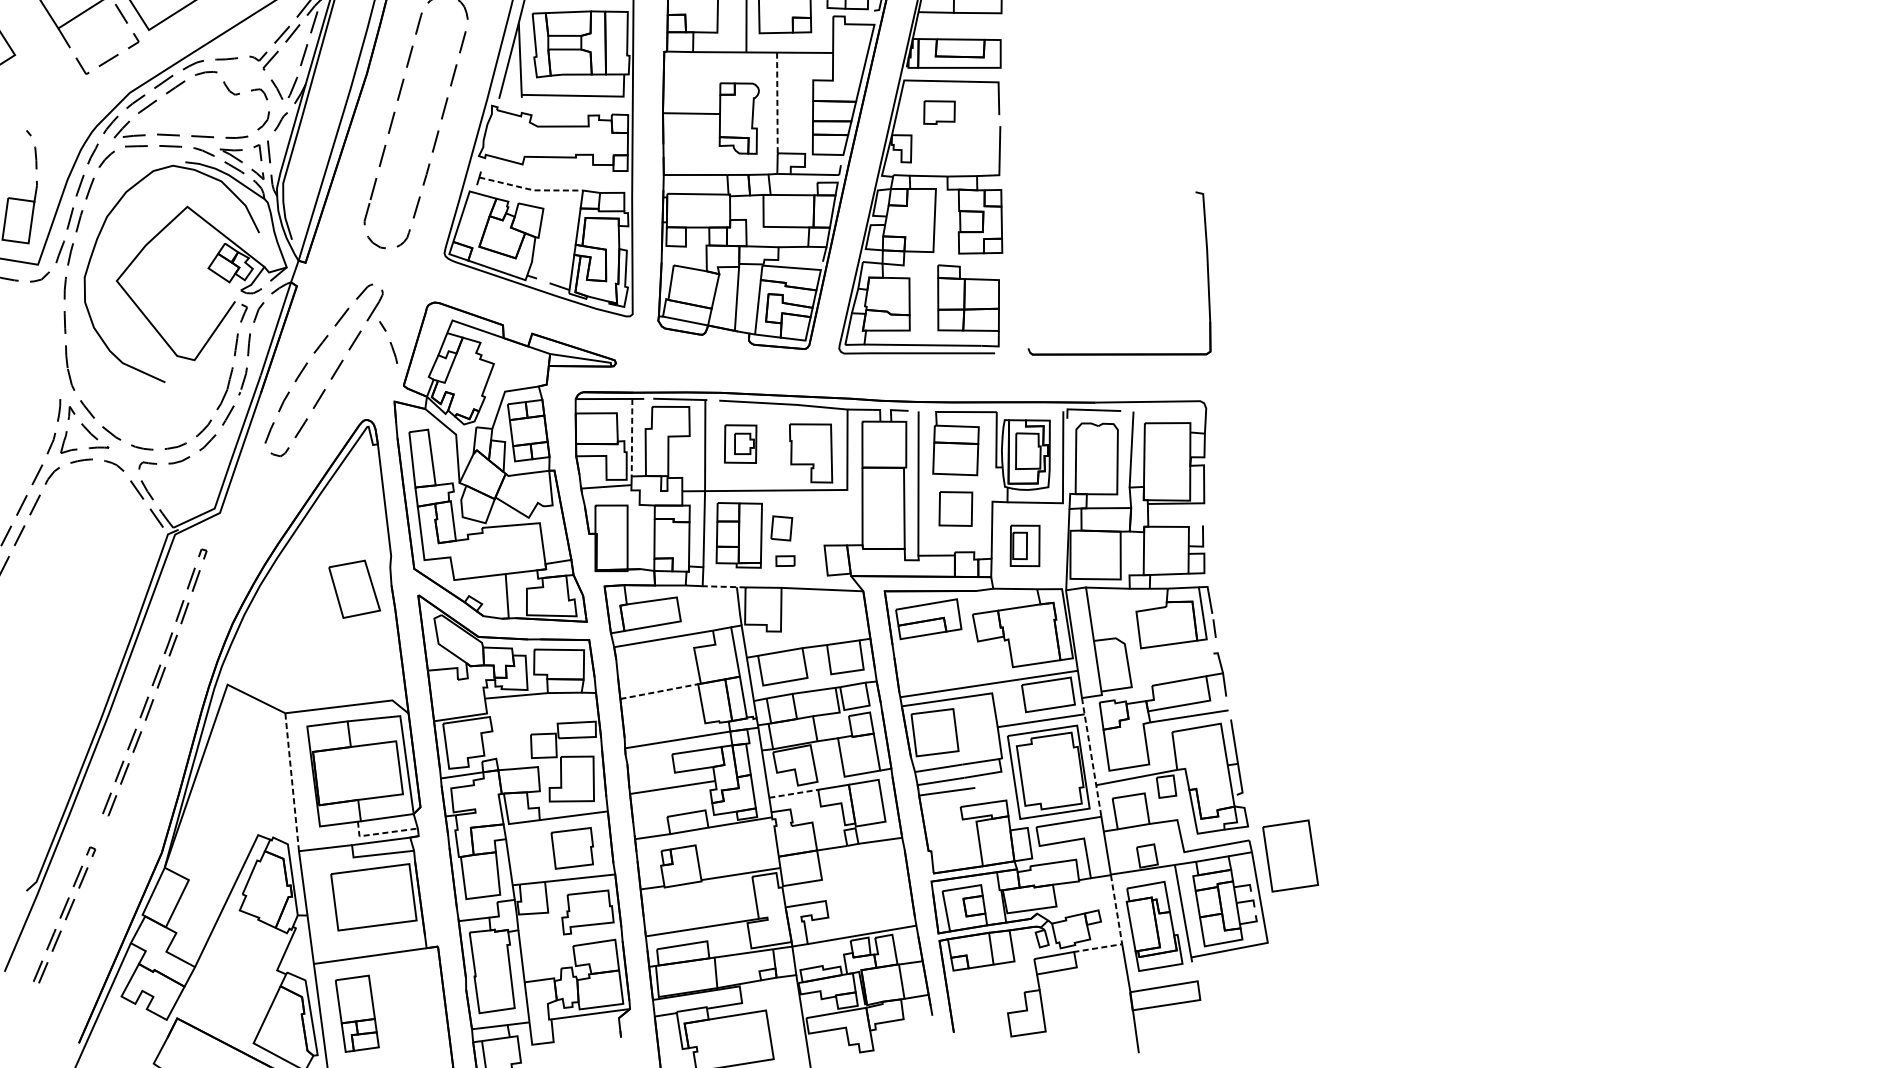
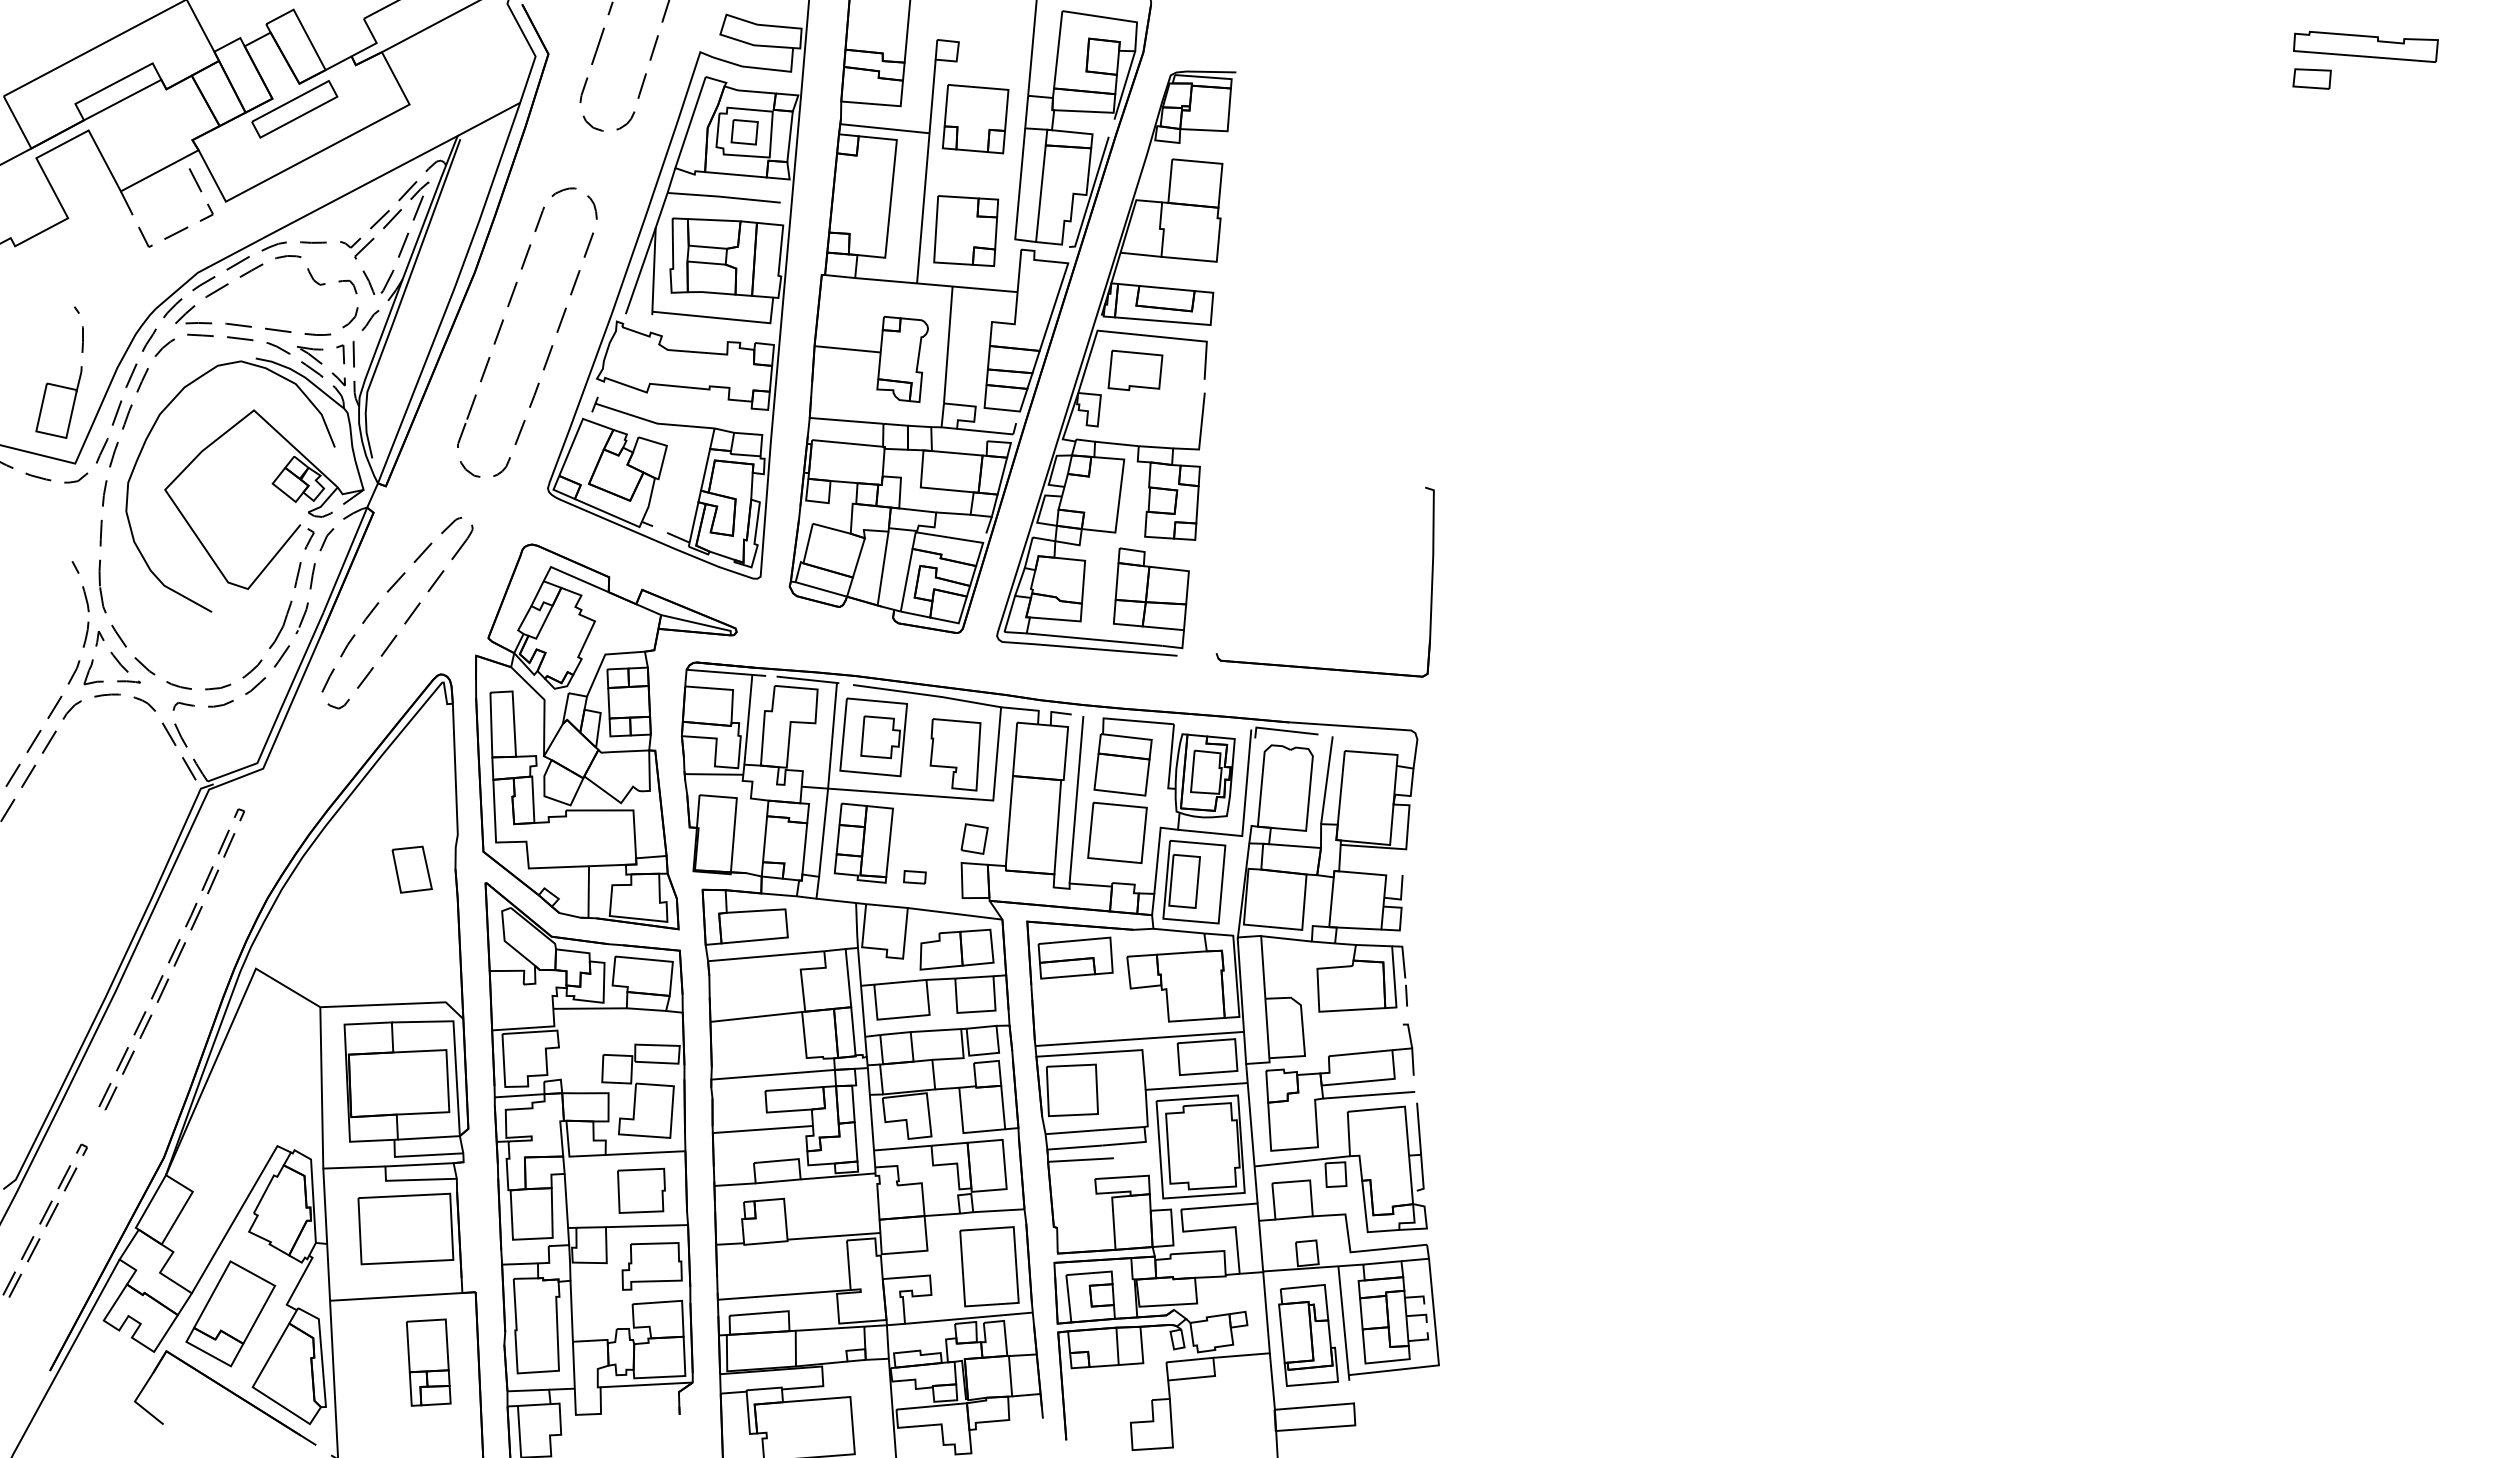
line: (777, 102) -> (948, 344), dashed -> solid
part: (939, 111) -> (1135, 370), size x1.43
line: (531, 189) -> (654, 422), dashed -> solid
line: (390, 342) -> (82, 586), moved
line: (632, 438) -> (748, 720), dashed -> solid
part: (740, 444) -> (873, 737), size x1.67
part: (955, 508) -> (1117, 832), size x1.43
part: (781, 527) -> (974, 838), moved
part: (1025, 545) -> (1194, 881), size x1.67
line: (724, 586) -> (841, 901), dashed -> solid
part: (353, 589) -> (411, 869), size x0.71
part: (826, 620) -> (956, 949), added
line: (659, 691) -> (756, 1016), dashed -> solid
line: (1091, 758) -> (1251, 1134), dashed -> solid
line: (291, 781) -> (321, 1087), dashed -> solid
line: (793, 794) -> (902, 1148), dashed -> solid
line: (380, 833) -> (419, 1155), dashed -> solid
part: (1290, 855) -> (989, 1266), moved
line: (1120, 934) -> (1268, 1341), dashed -> solid
part: (229, 981) -> (230, 1313), added
part: (357, 1013) -> (428, 1362), moved

